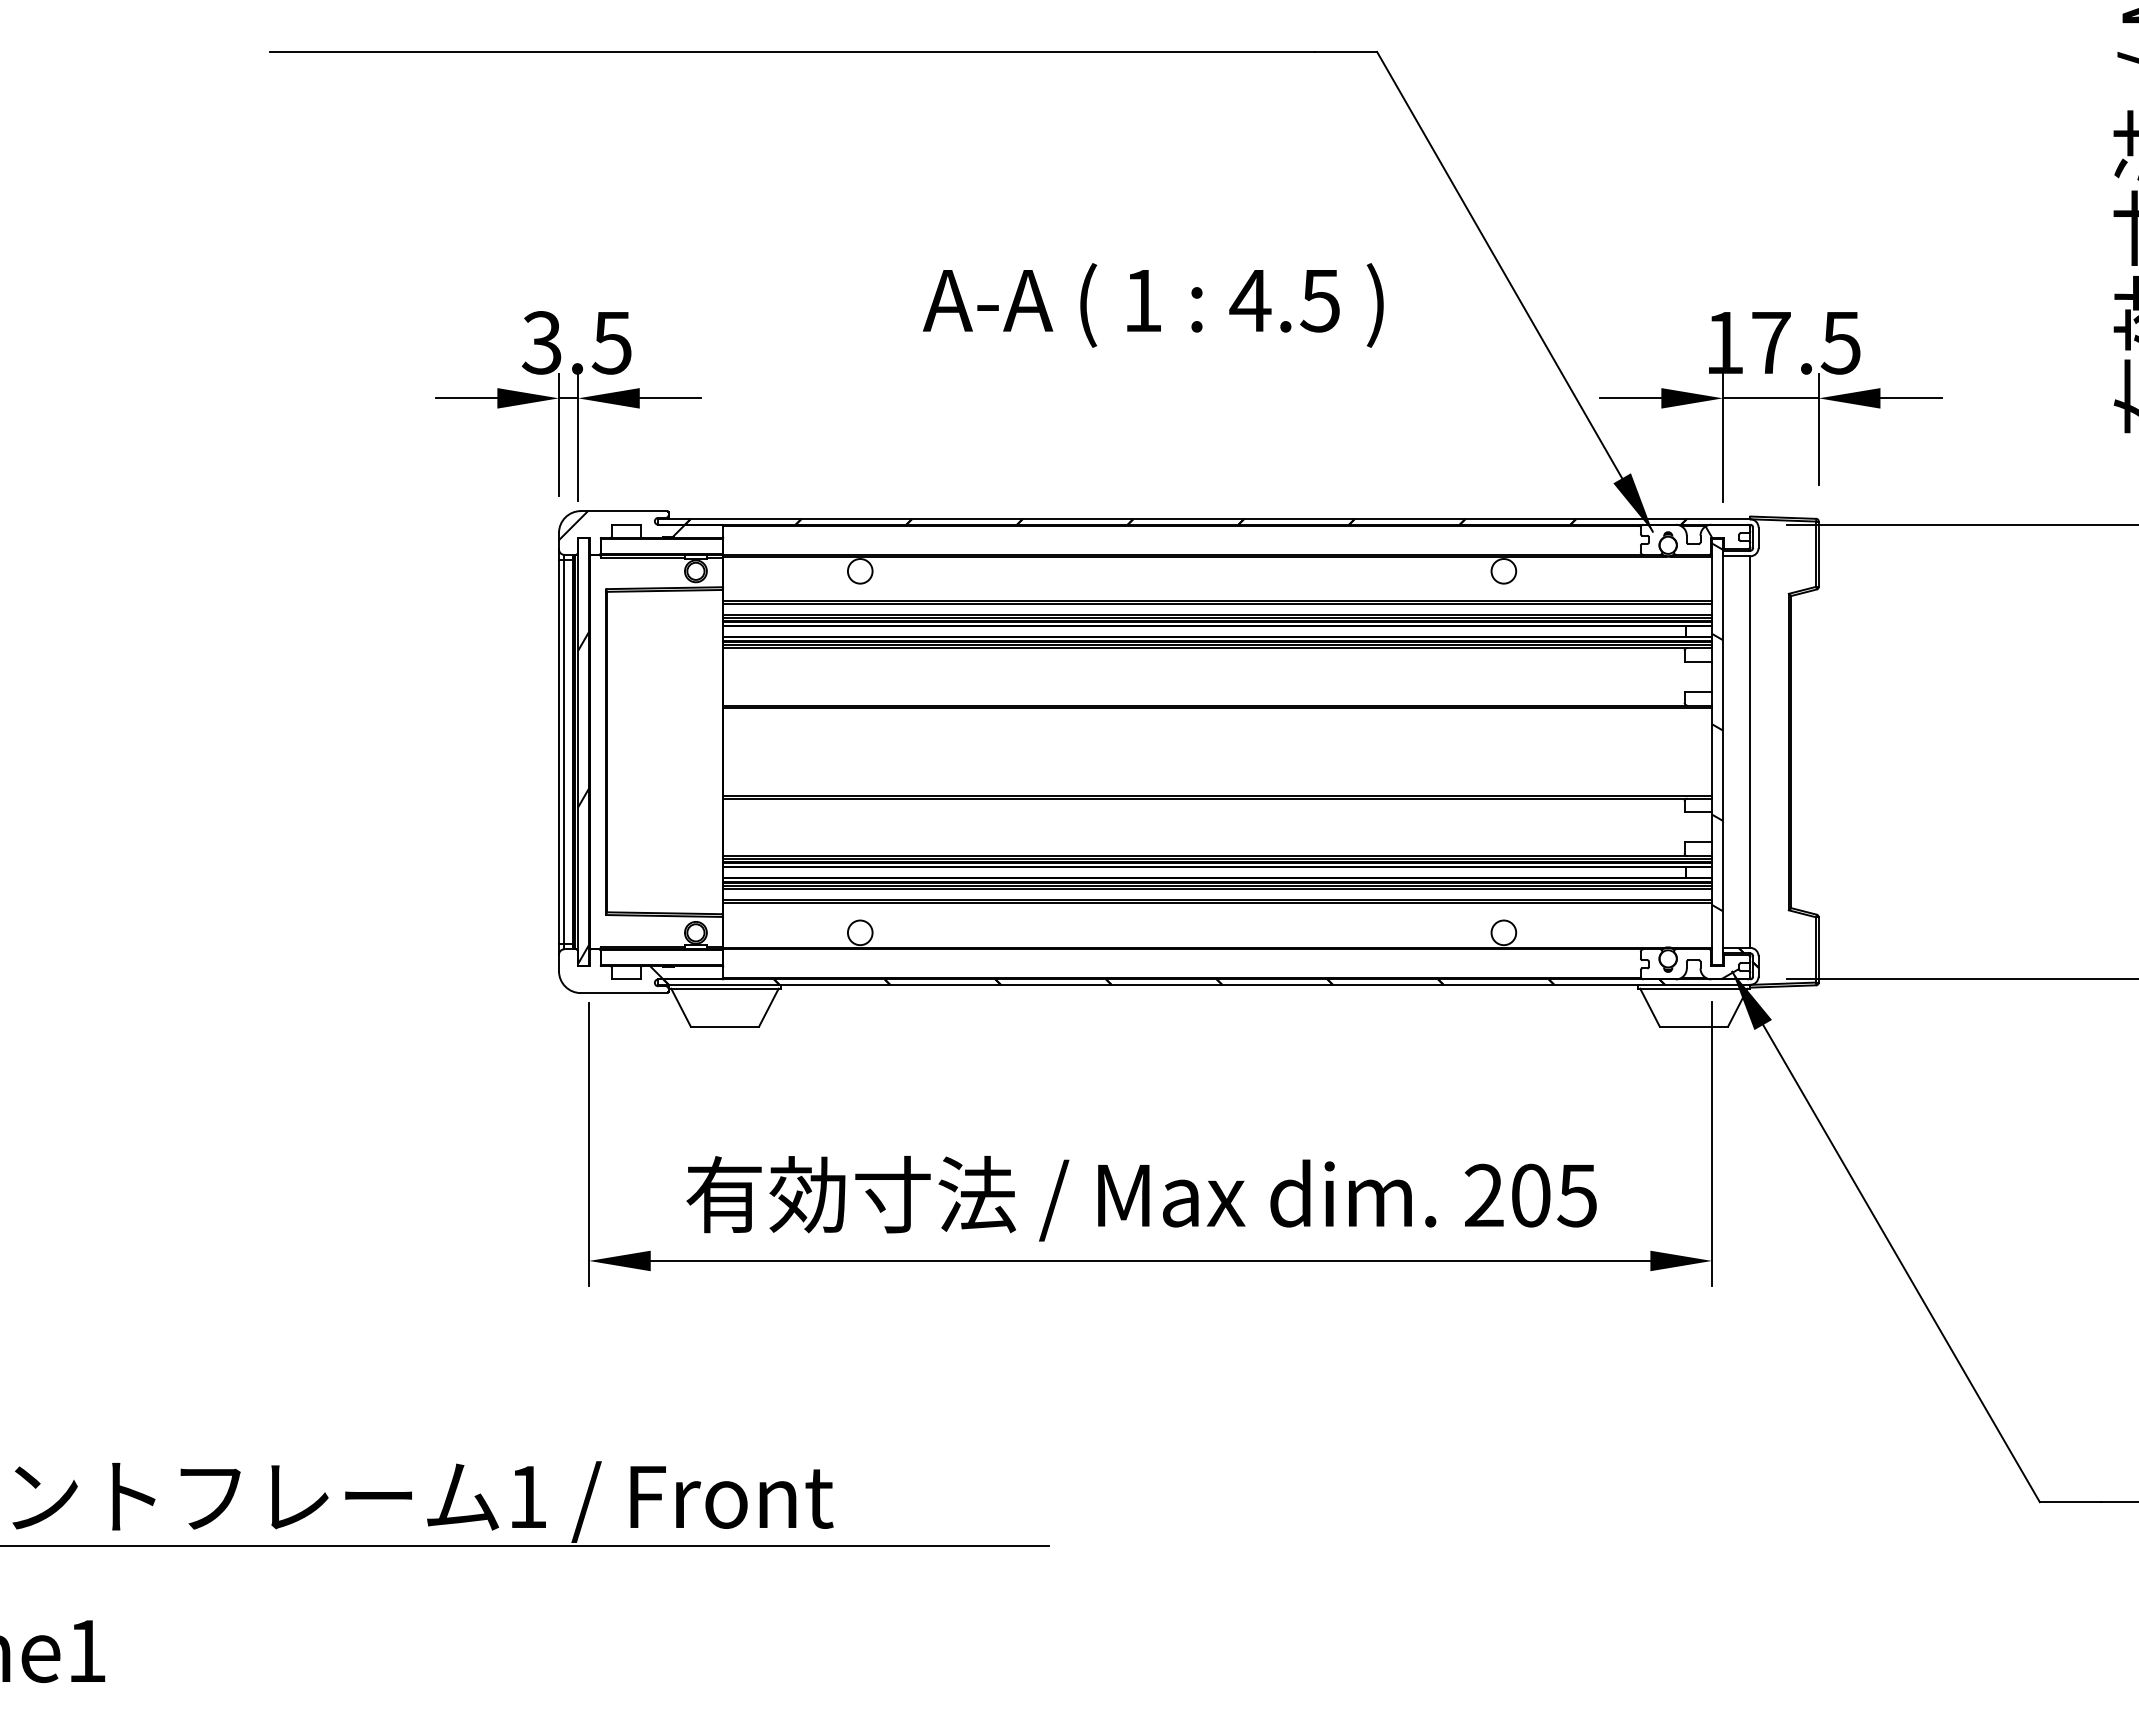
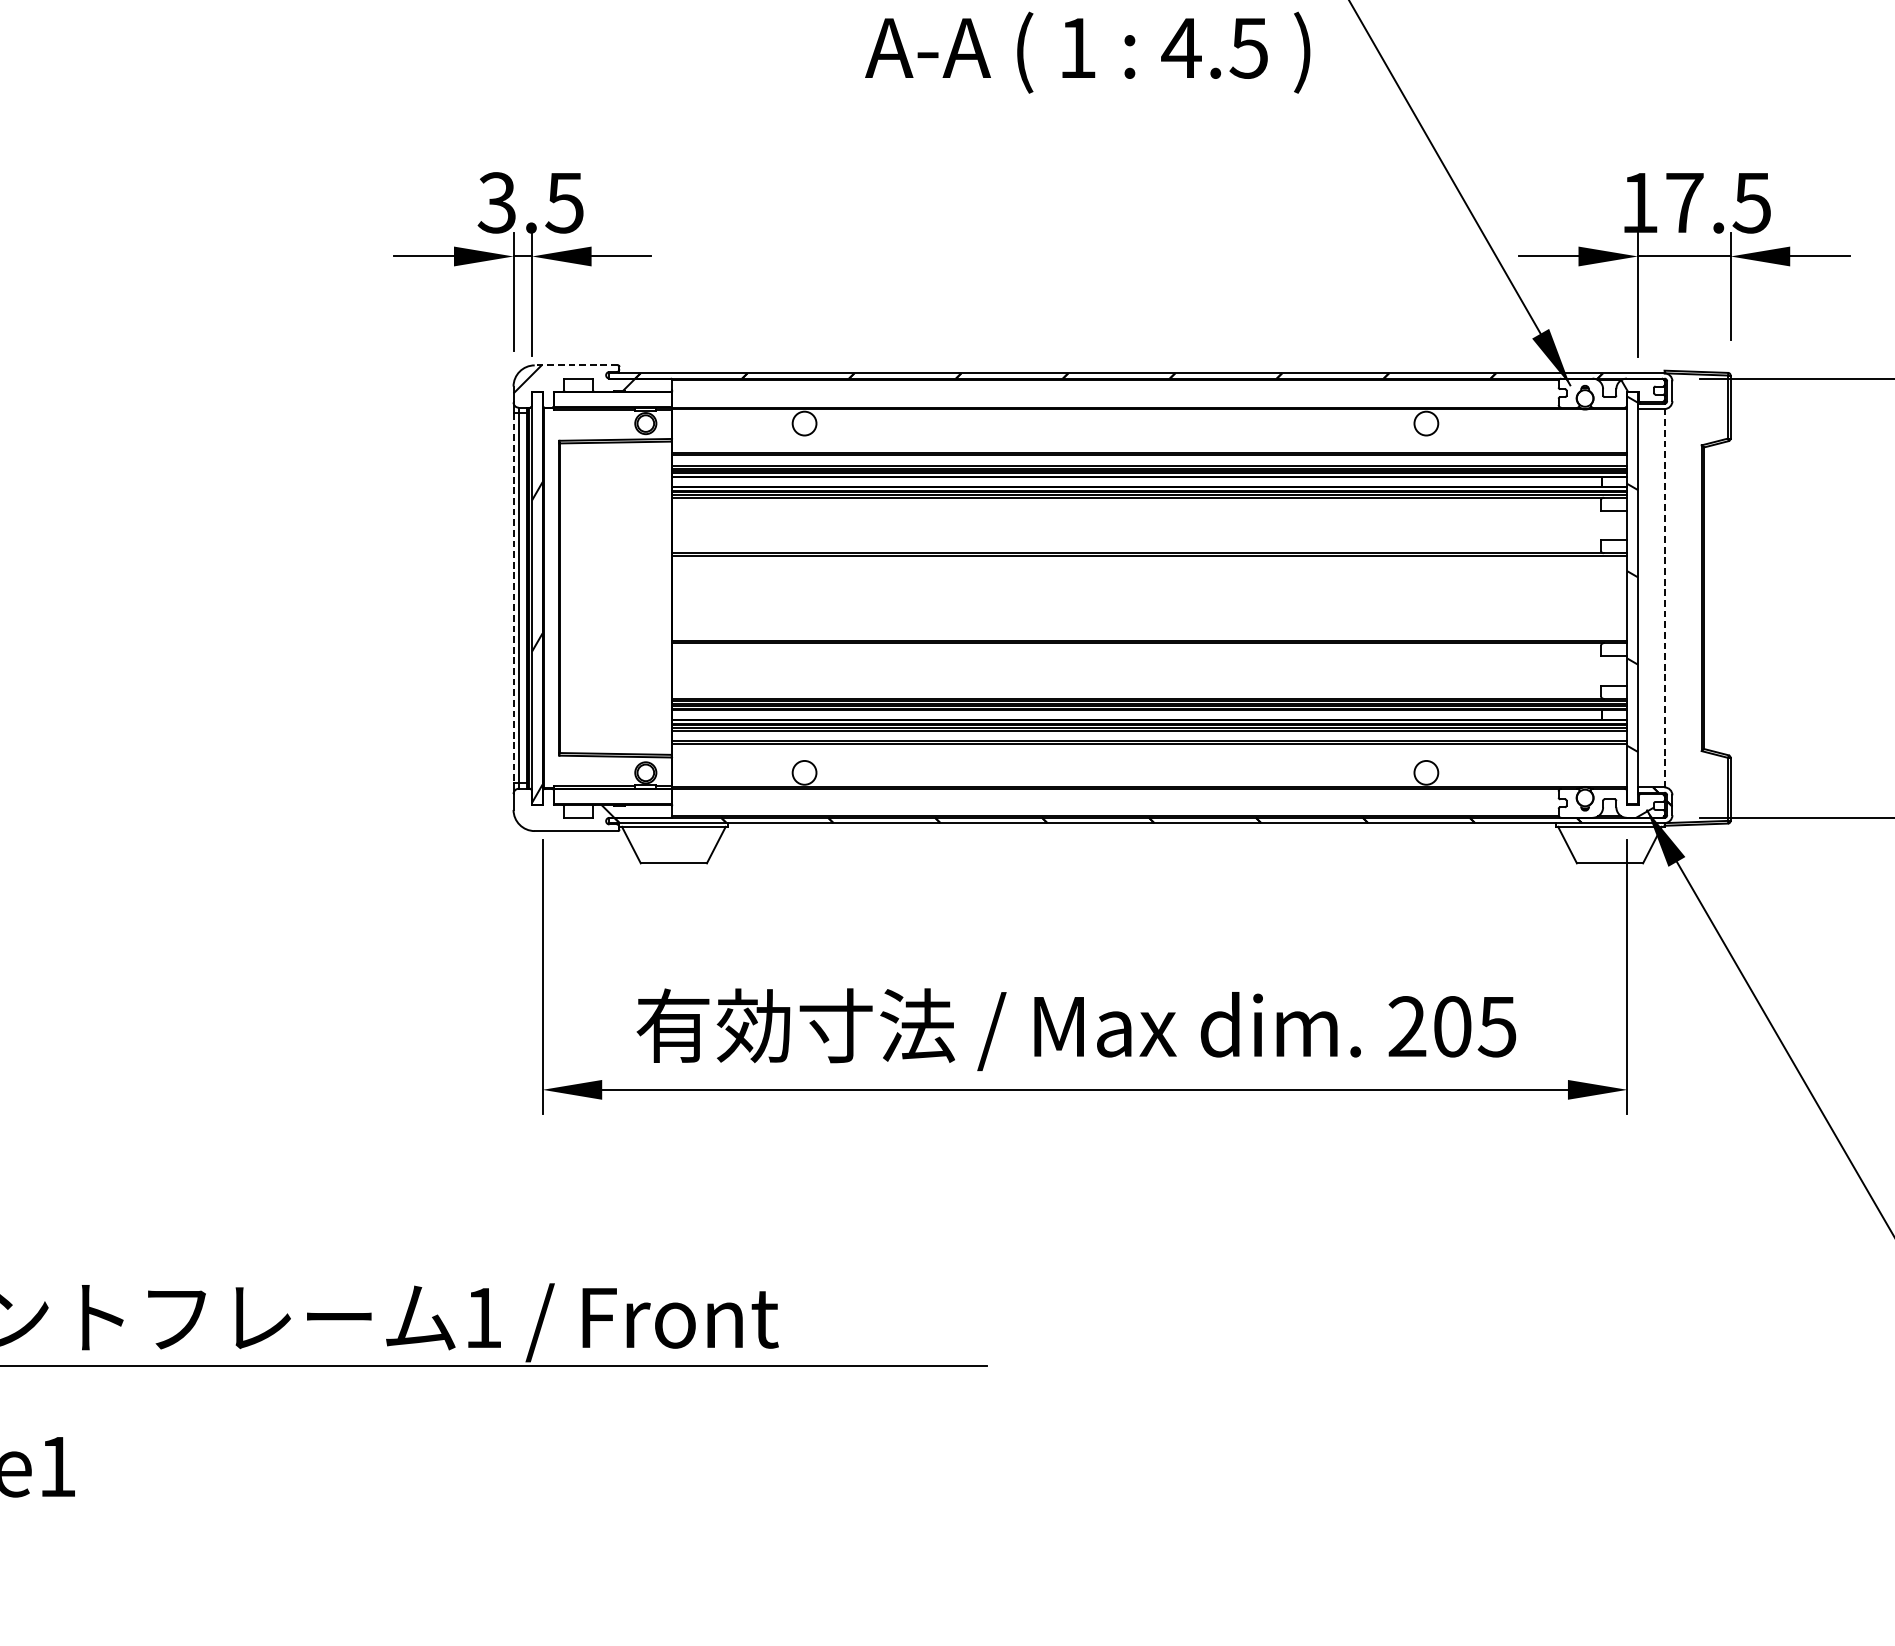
text: (1153, 305) -> (1087, 52), moved
line: (623, 511) -> (575, 365), solid -> dashed
line: (559, 752) -> (514, 598), solid -> dashed
line: (1750, 752) -> (1664, 598), solid -> dashed

